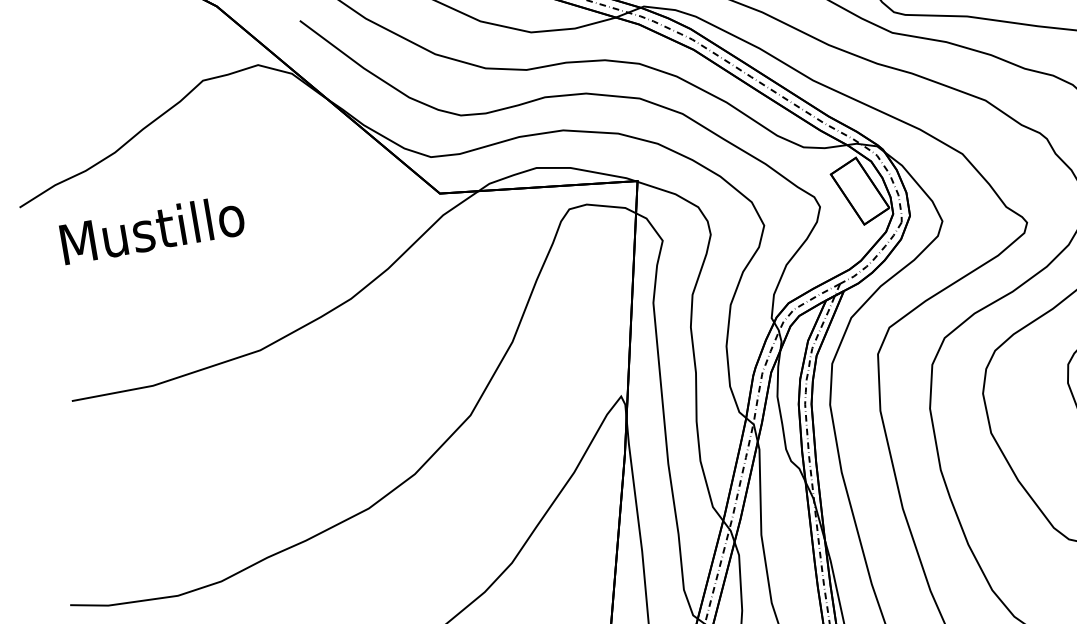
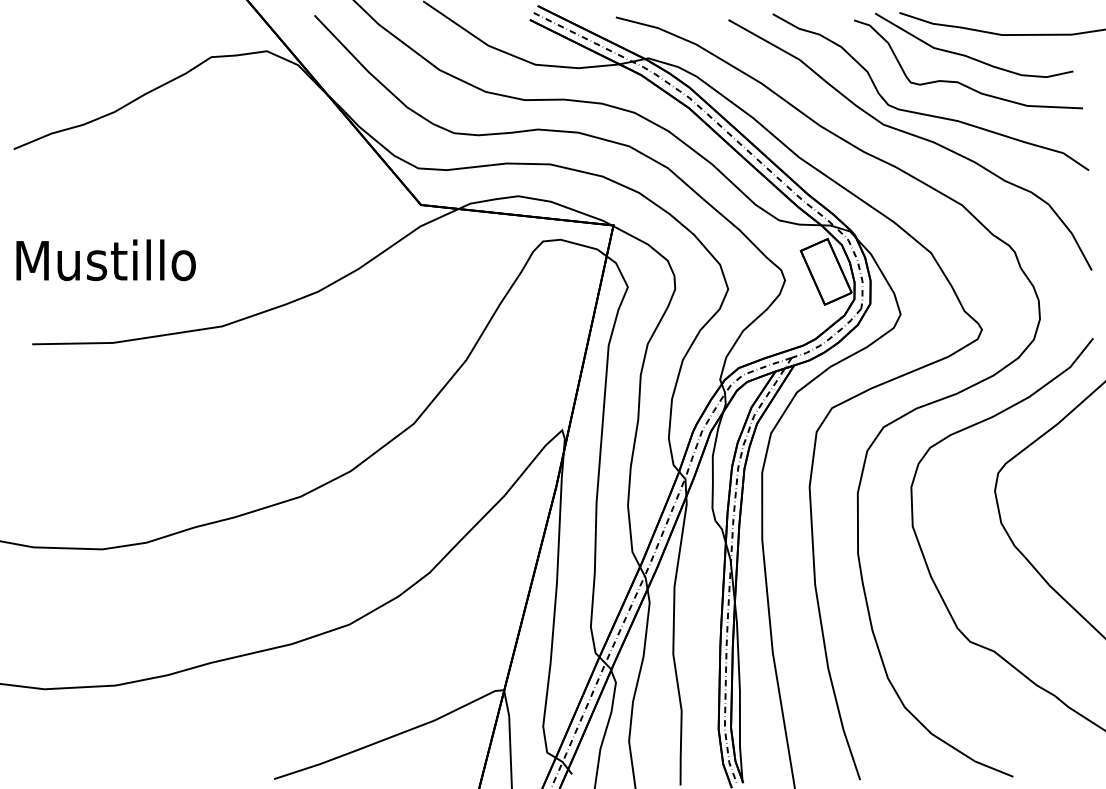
text: (151, 229) -> (105, 260), moved

